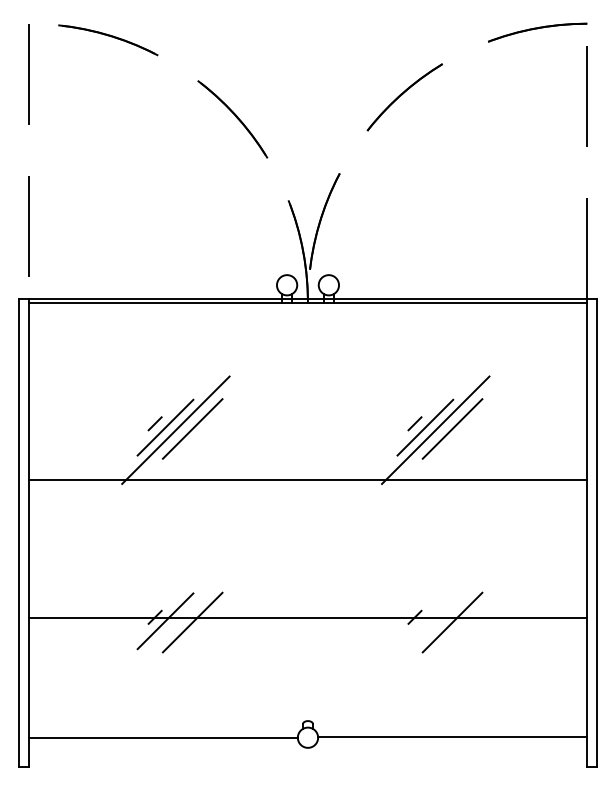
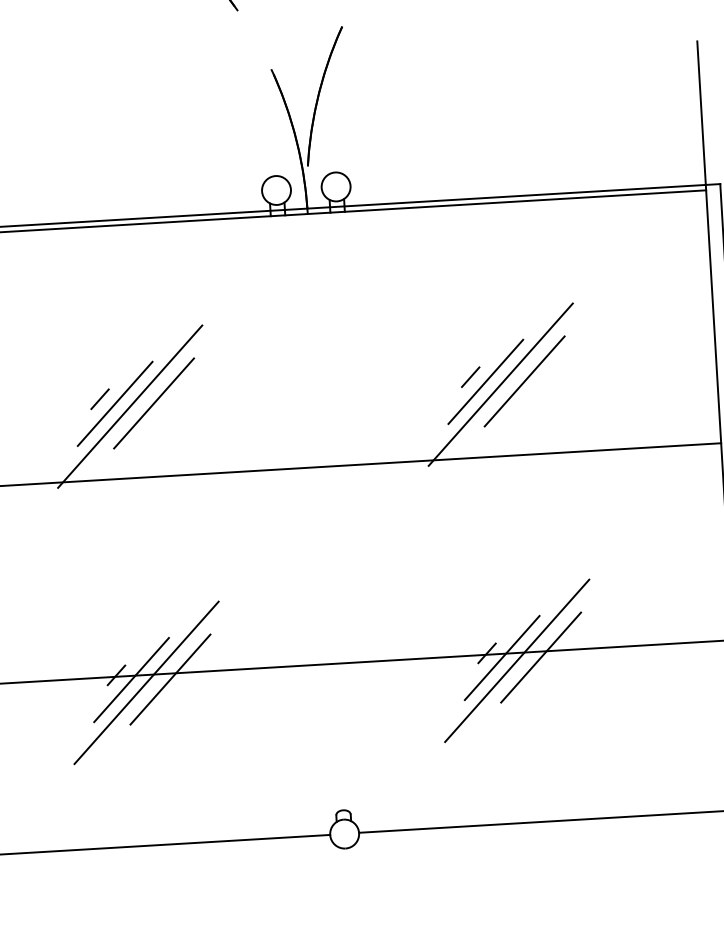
line: (425, 621) -> (502, 658), added
line: (175, 623) -> (146, 682), added
line: (435, 623) -> (516, 660), added

